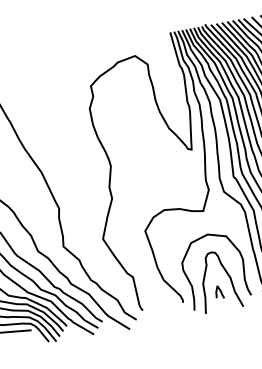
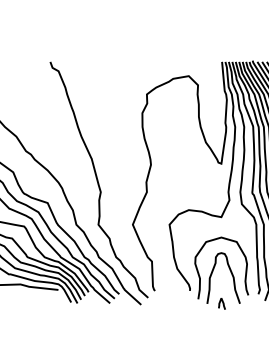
curve: (217, 292) -> (220, 303), moved

